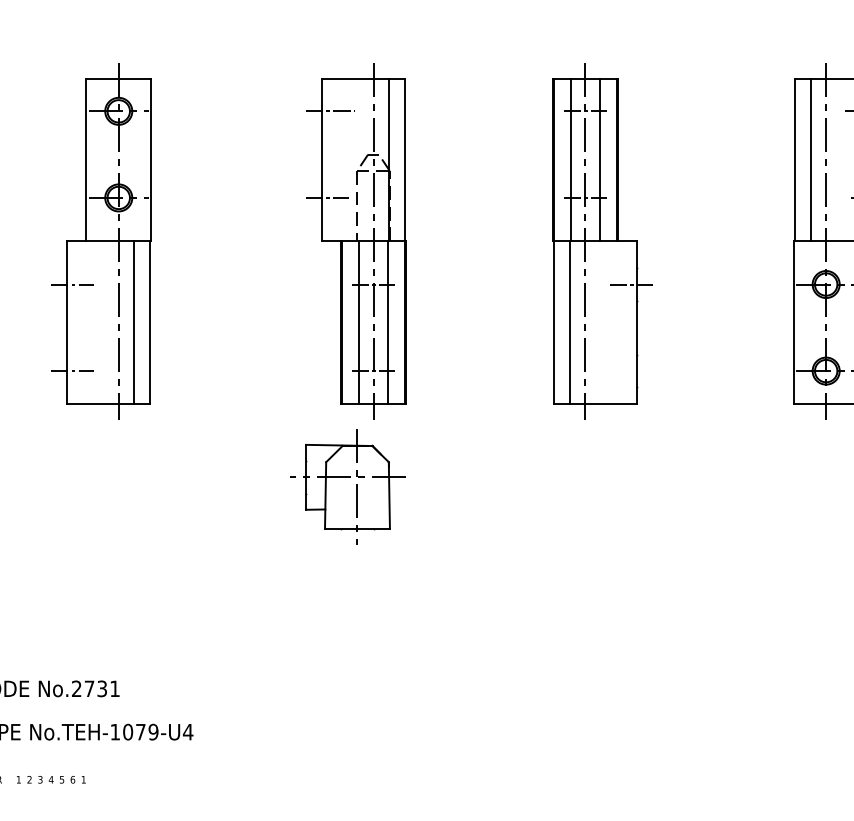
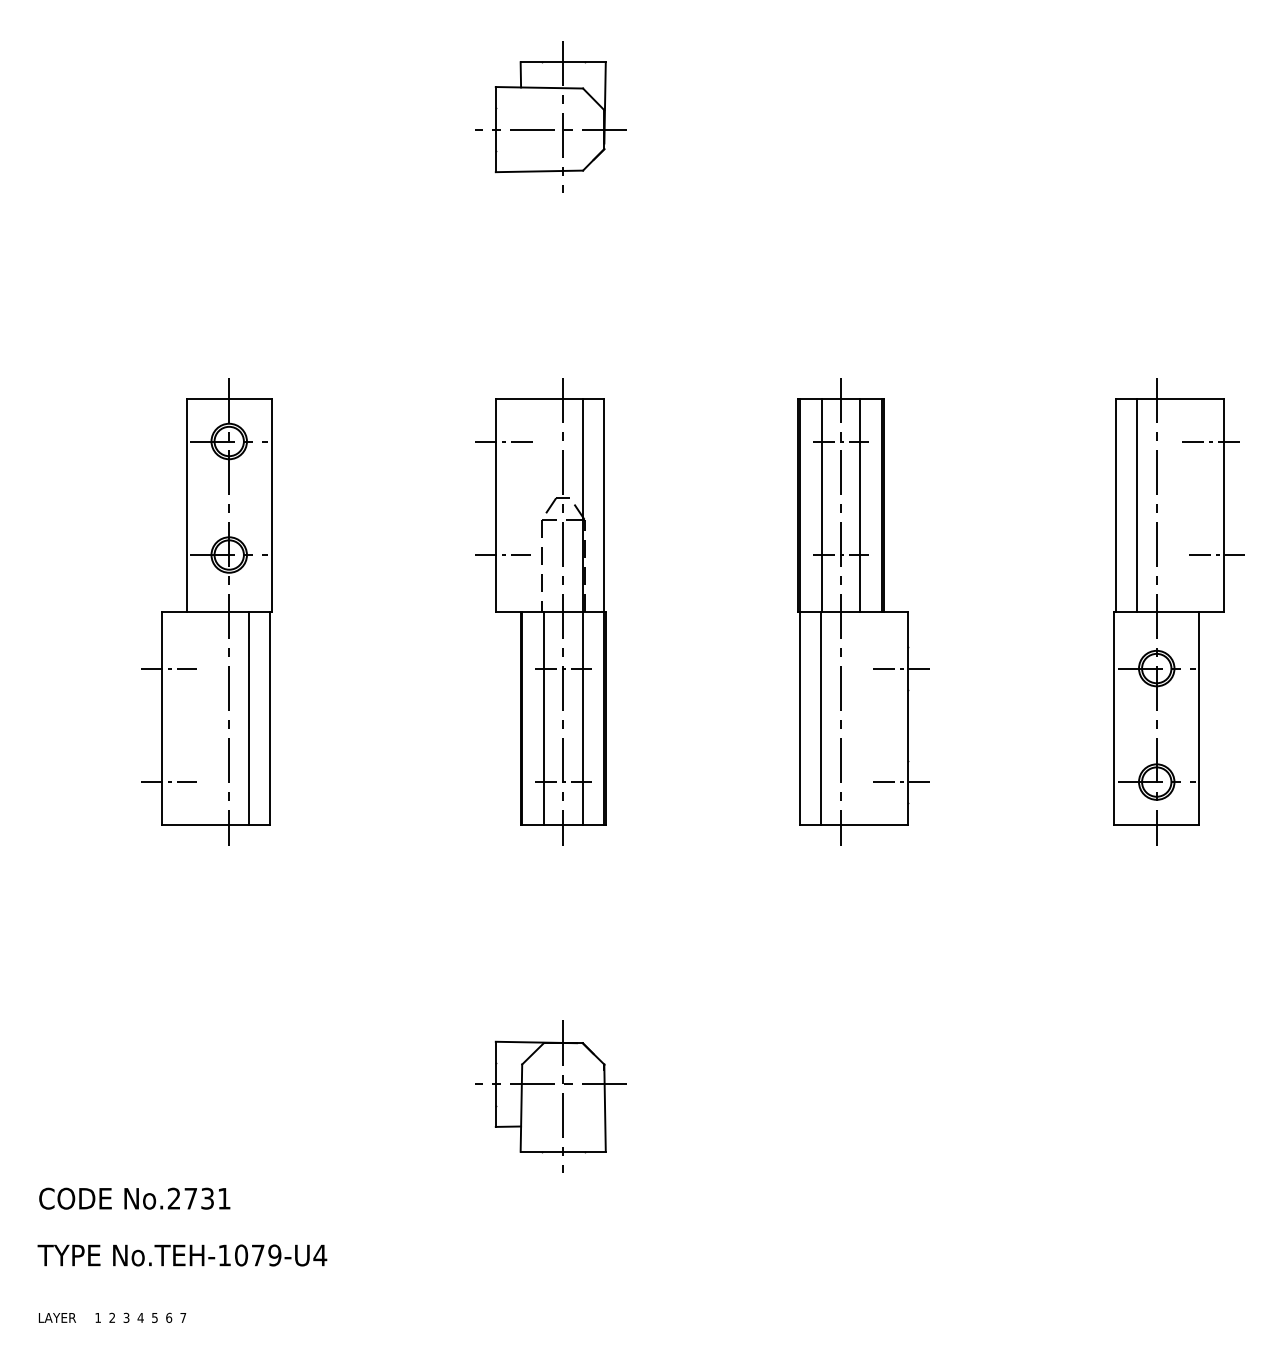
line: (630, 371) -> (900, 782), added
part: (347, 486) -> (550, 1096), moved
text: (83, 779) -> (183, 1317), 1 -> 7

